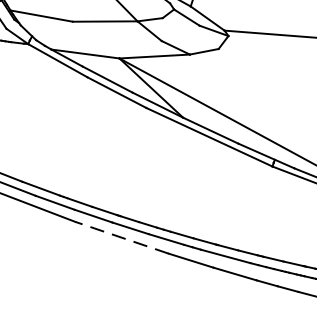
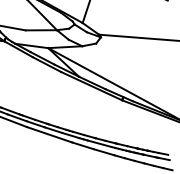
line: (121, 237) -> (49, 134), dashed -> solid

